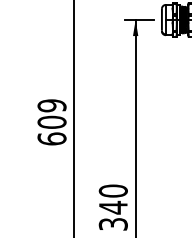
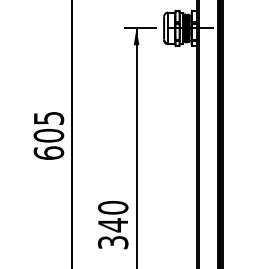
text: (51, 105) -> (48, 118), 609 -> 605

